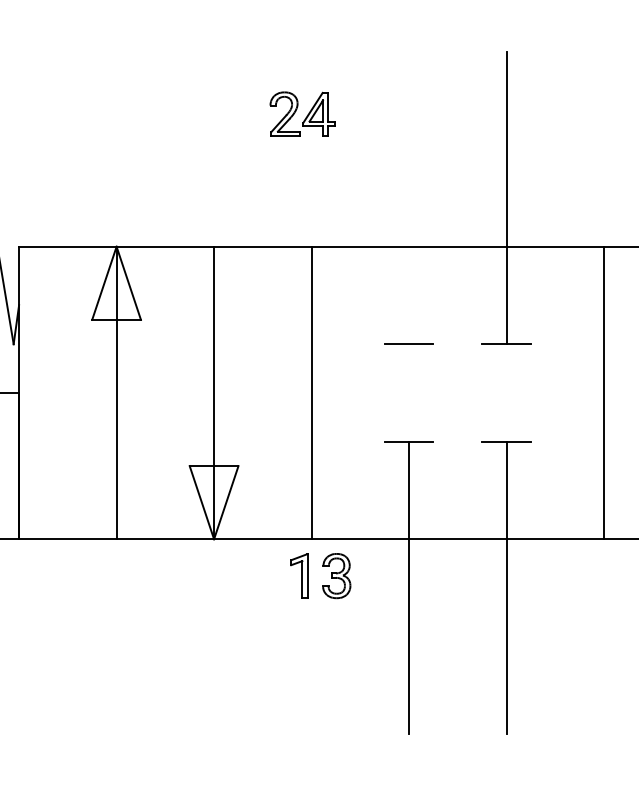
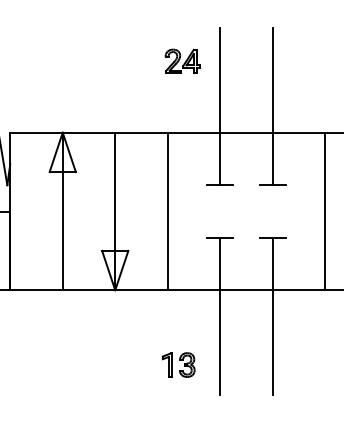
part: (301, 112) -> (182, 60), moved
line: (409, 197) -> (220, 106), added
part: (320, 575) -> (178, 364), moved

